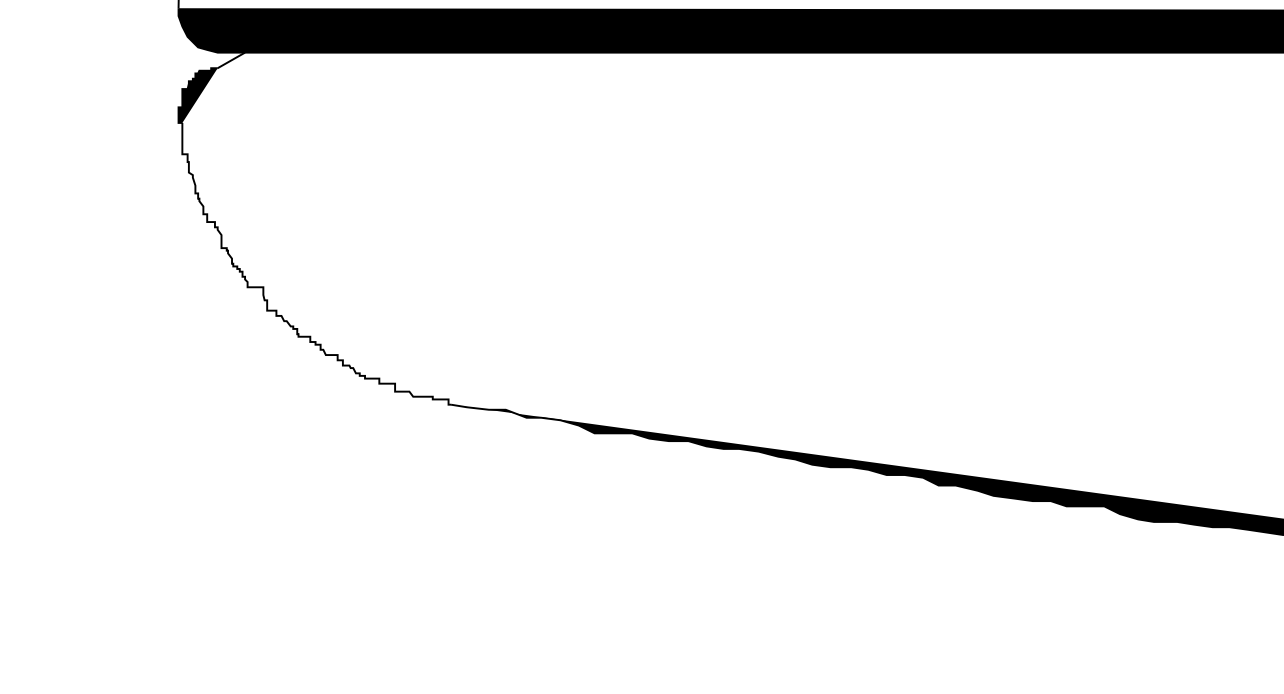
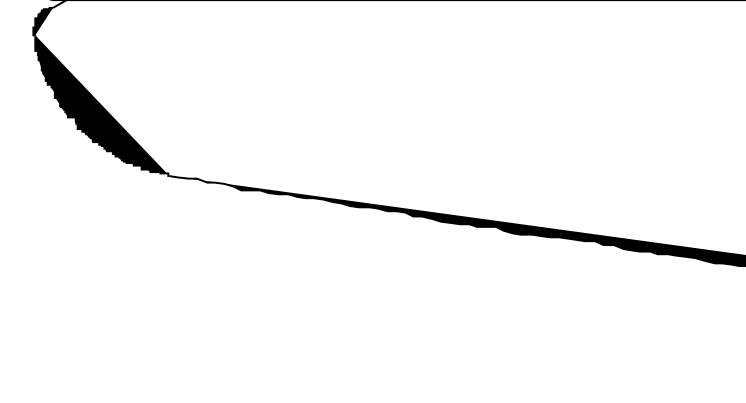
fill: (316, 263) -> (102, 105), added

